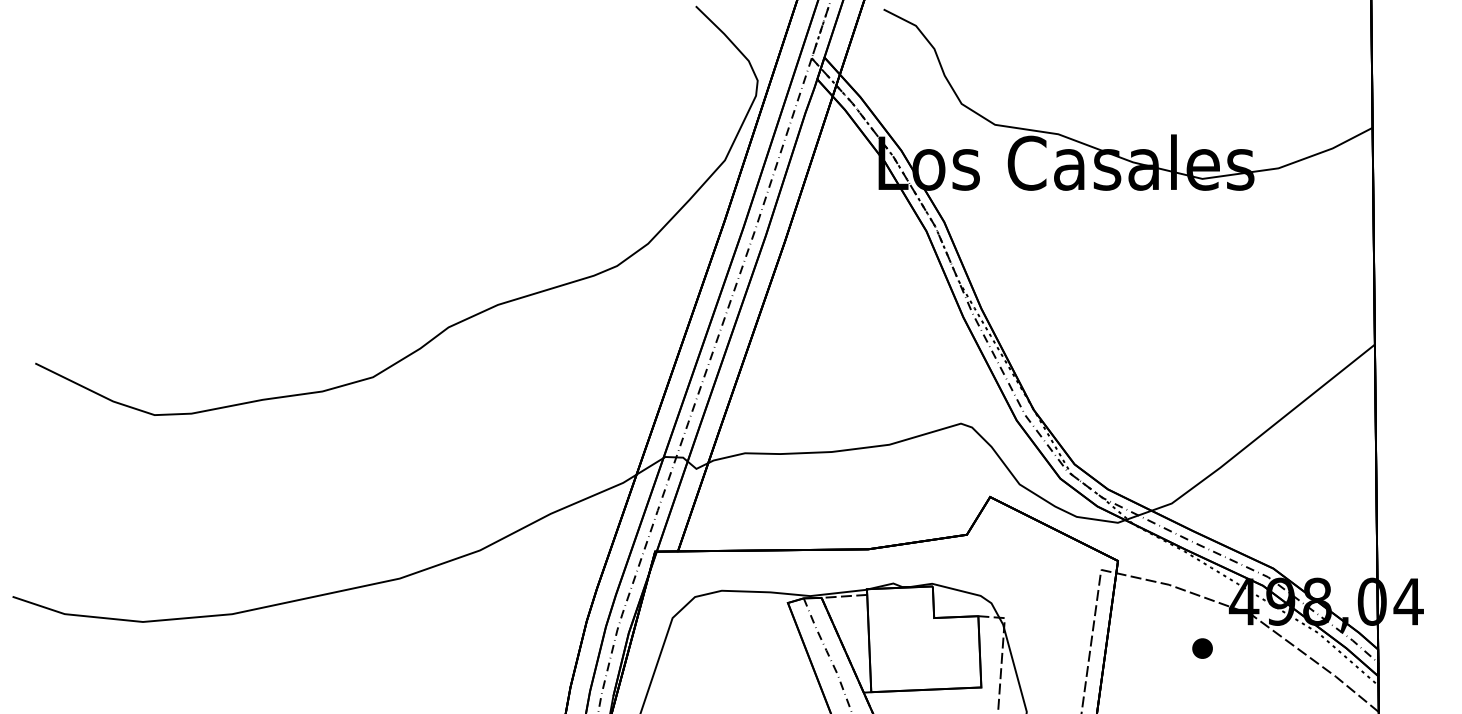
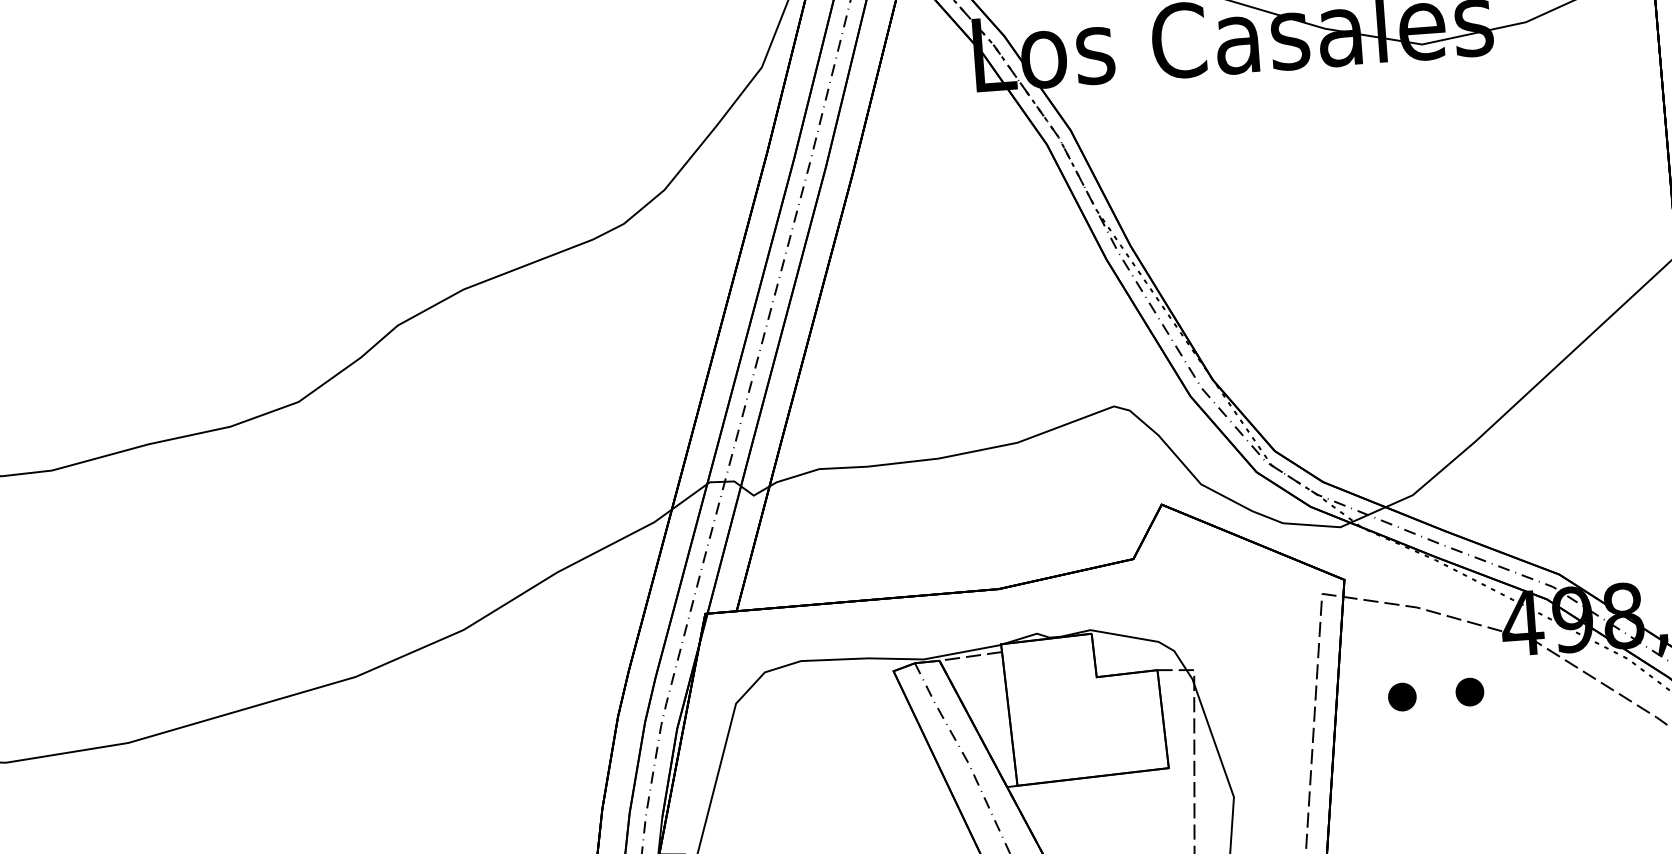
part: (1153, 648) -> (1402, 696), added

